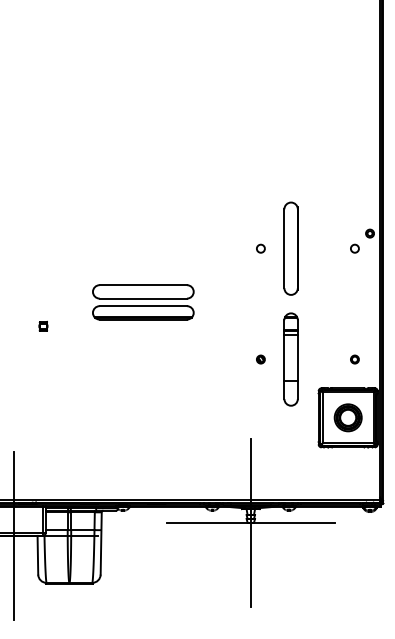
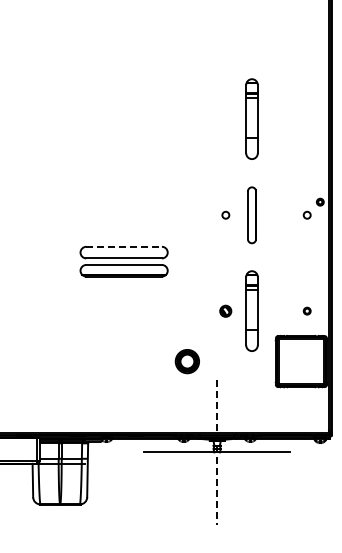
part: (290, 136) -> (251, 118), added
part: (290, 249) -> (251, 215), size x0.7
line: (143, 284) -> (124, 246), solid -> dashed
part: (43, 326) -> (37, 282), removed
part: (260, 358) -> (225, 310), size x1.6
part: (347, 417) -> (186, 361), moved
line: (251, 522) -> (217, 452), solid -> dashed
line: (14, 535) -> (12, 463), removed

